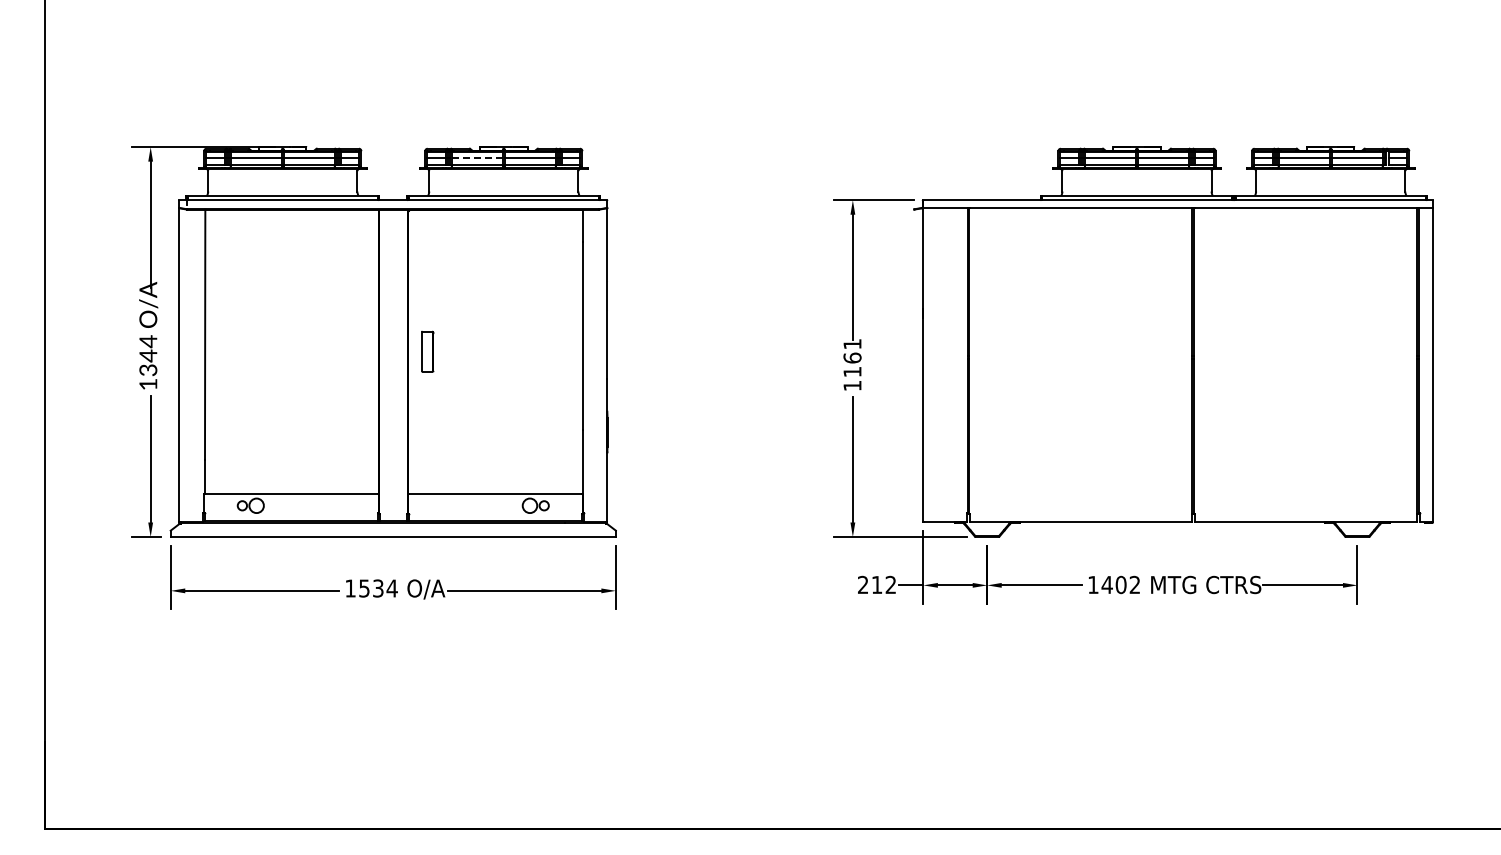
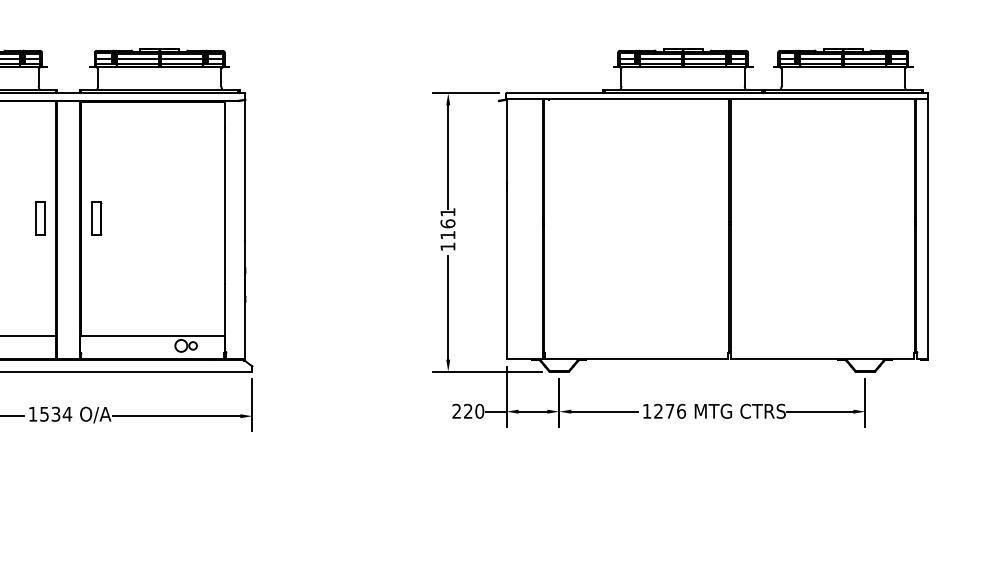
line: (476, 158) -> (137, 58), dashed -> solid
part: (359, 351) -> (40, 218), added
text: (883, 584) -> (473, 410), 212 -> 220
text: (1120, 584) -> (669, 410), 1402 -> 1276

